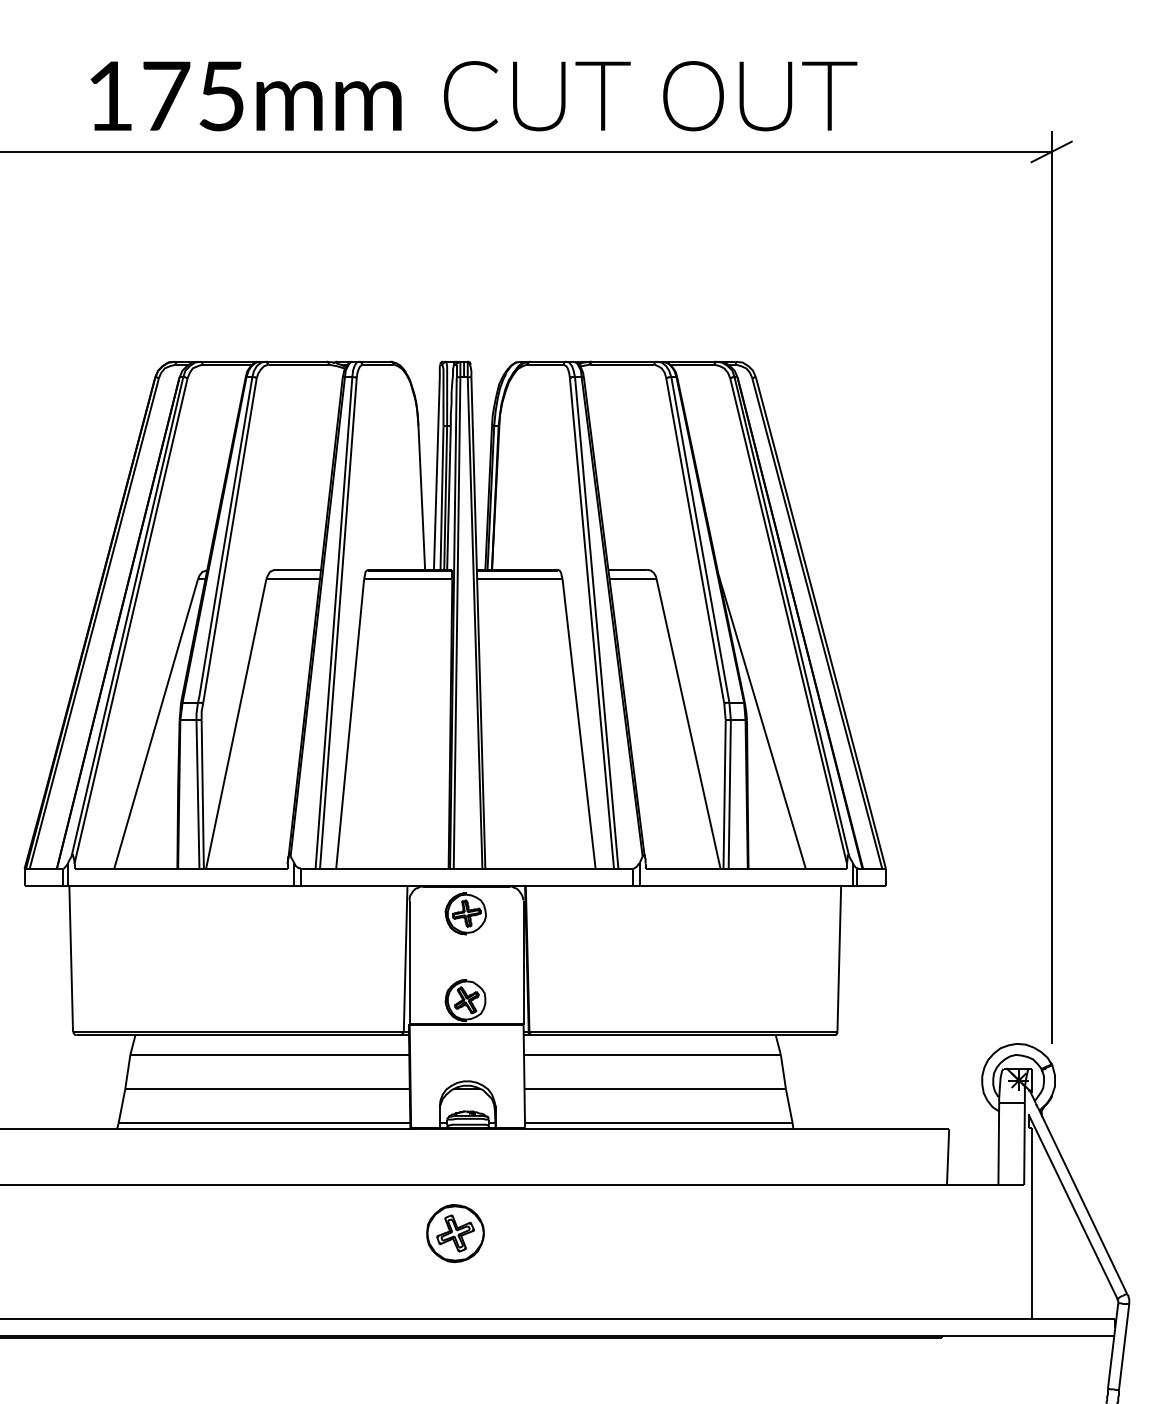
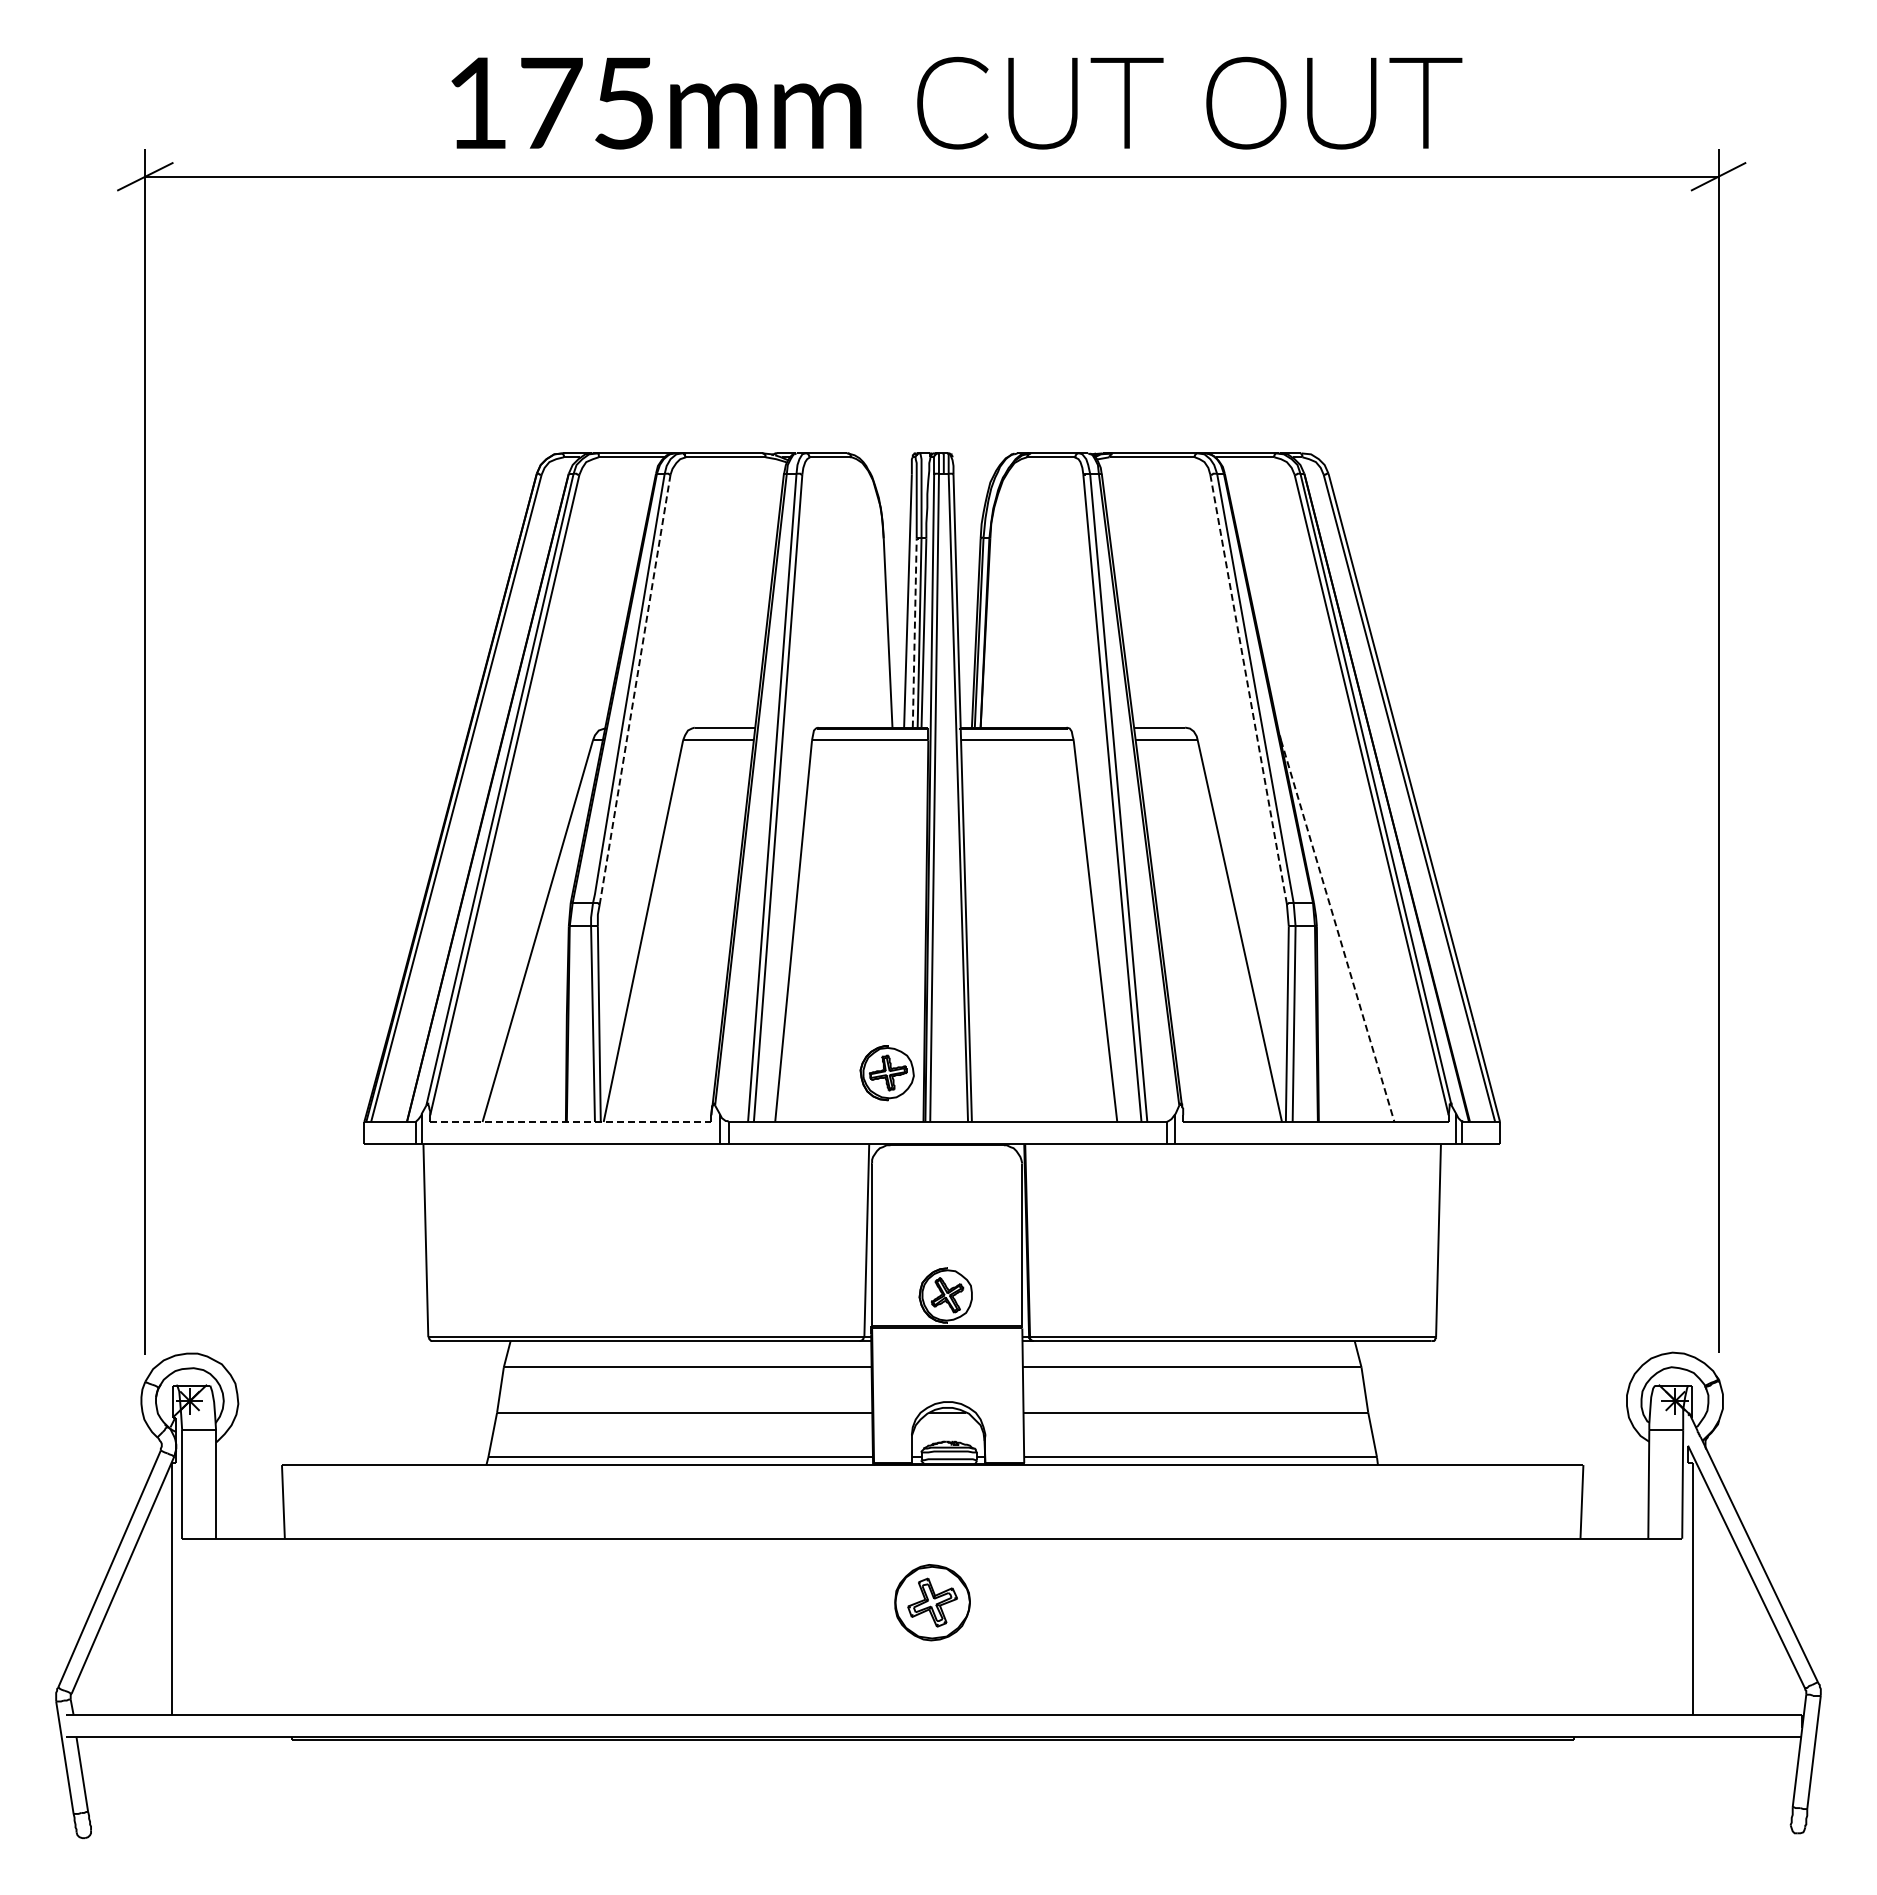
line: (441, 497) -> (914, 632), solid -> dashed
line: (230, 540) -> (635, 689), solid -> dashed
line: (695, 540) -> (1248, 688), solid -> dashed
line: (762, 724) -> (1337, 931), solid -> dashed
line: (180, 869) -> (570, 1122), solid -> dashed
part: (465, 914) -> (886, 1073), moved

